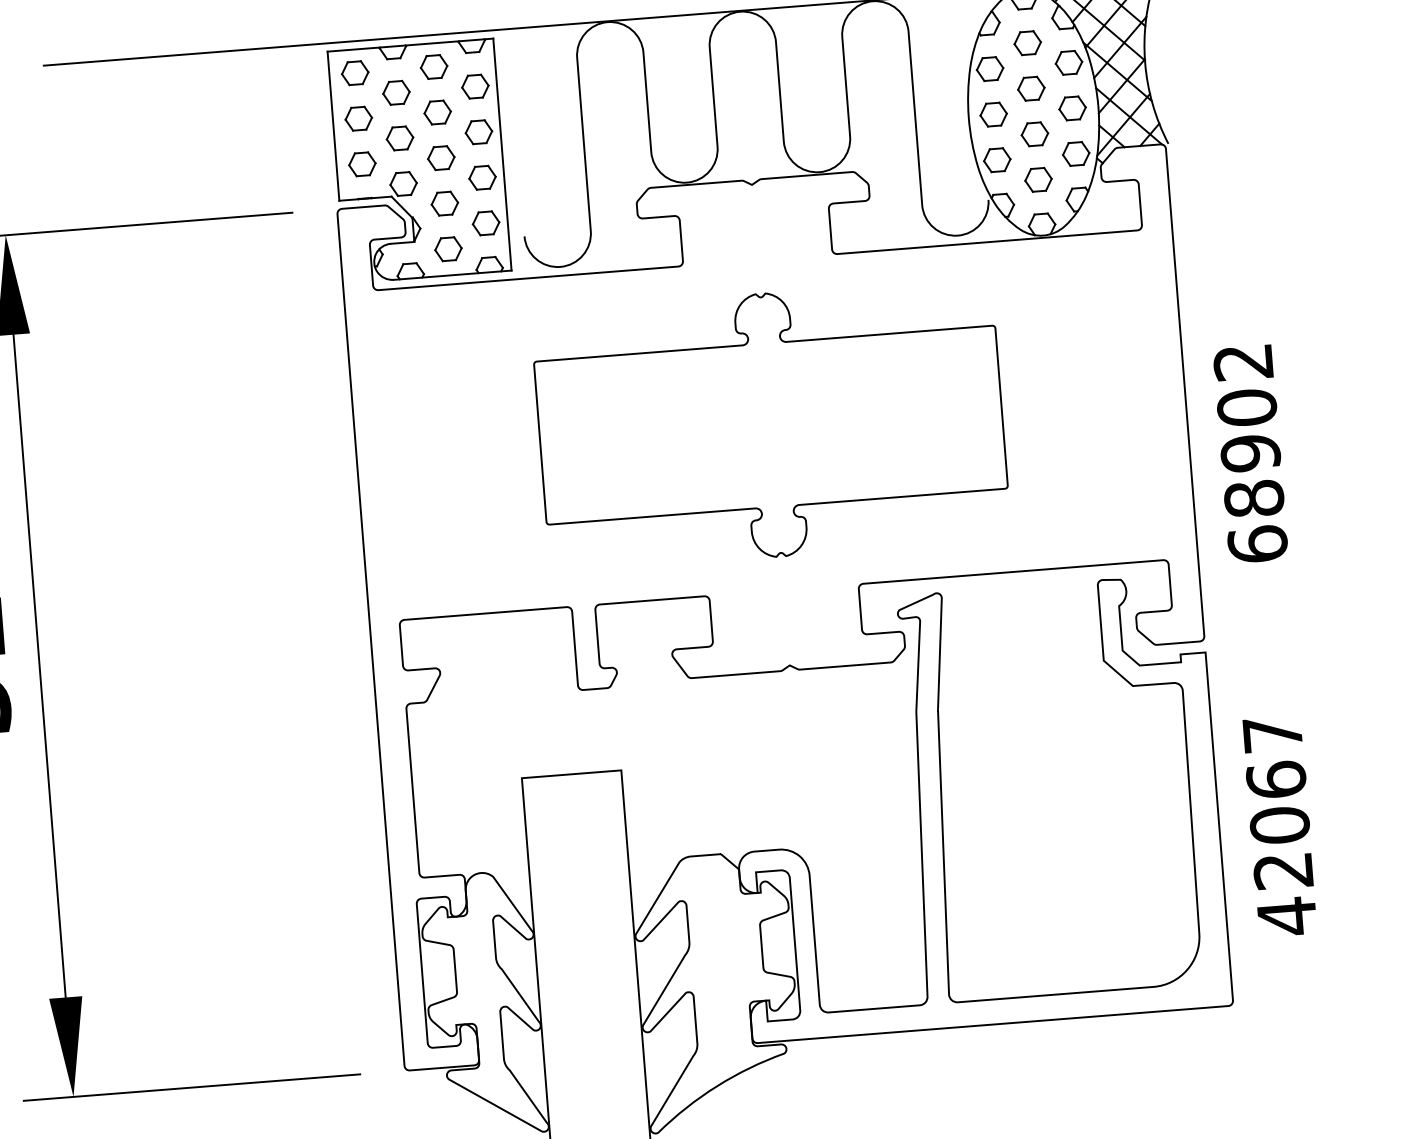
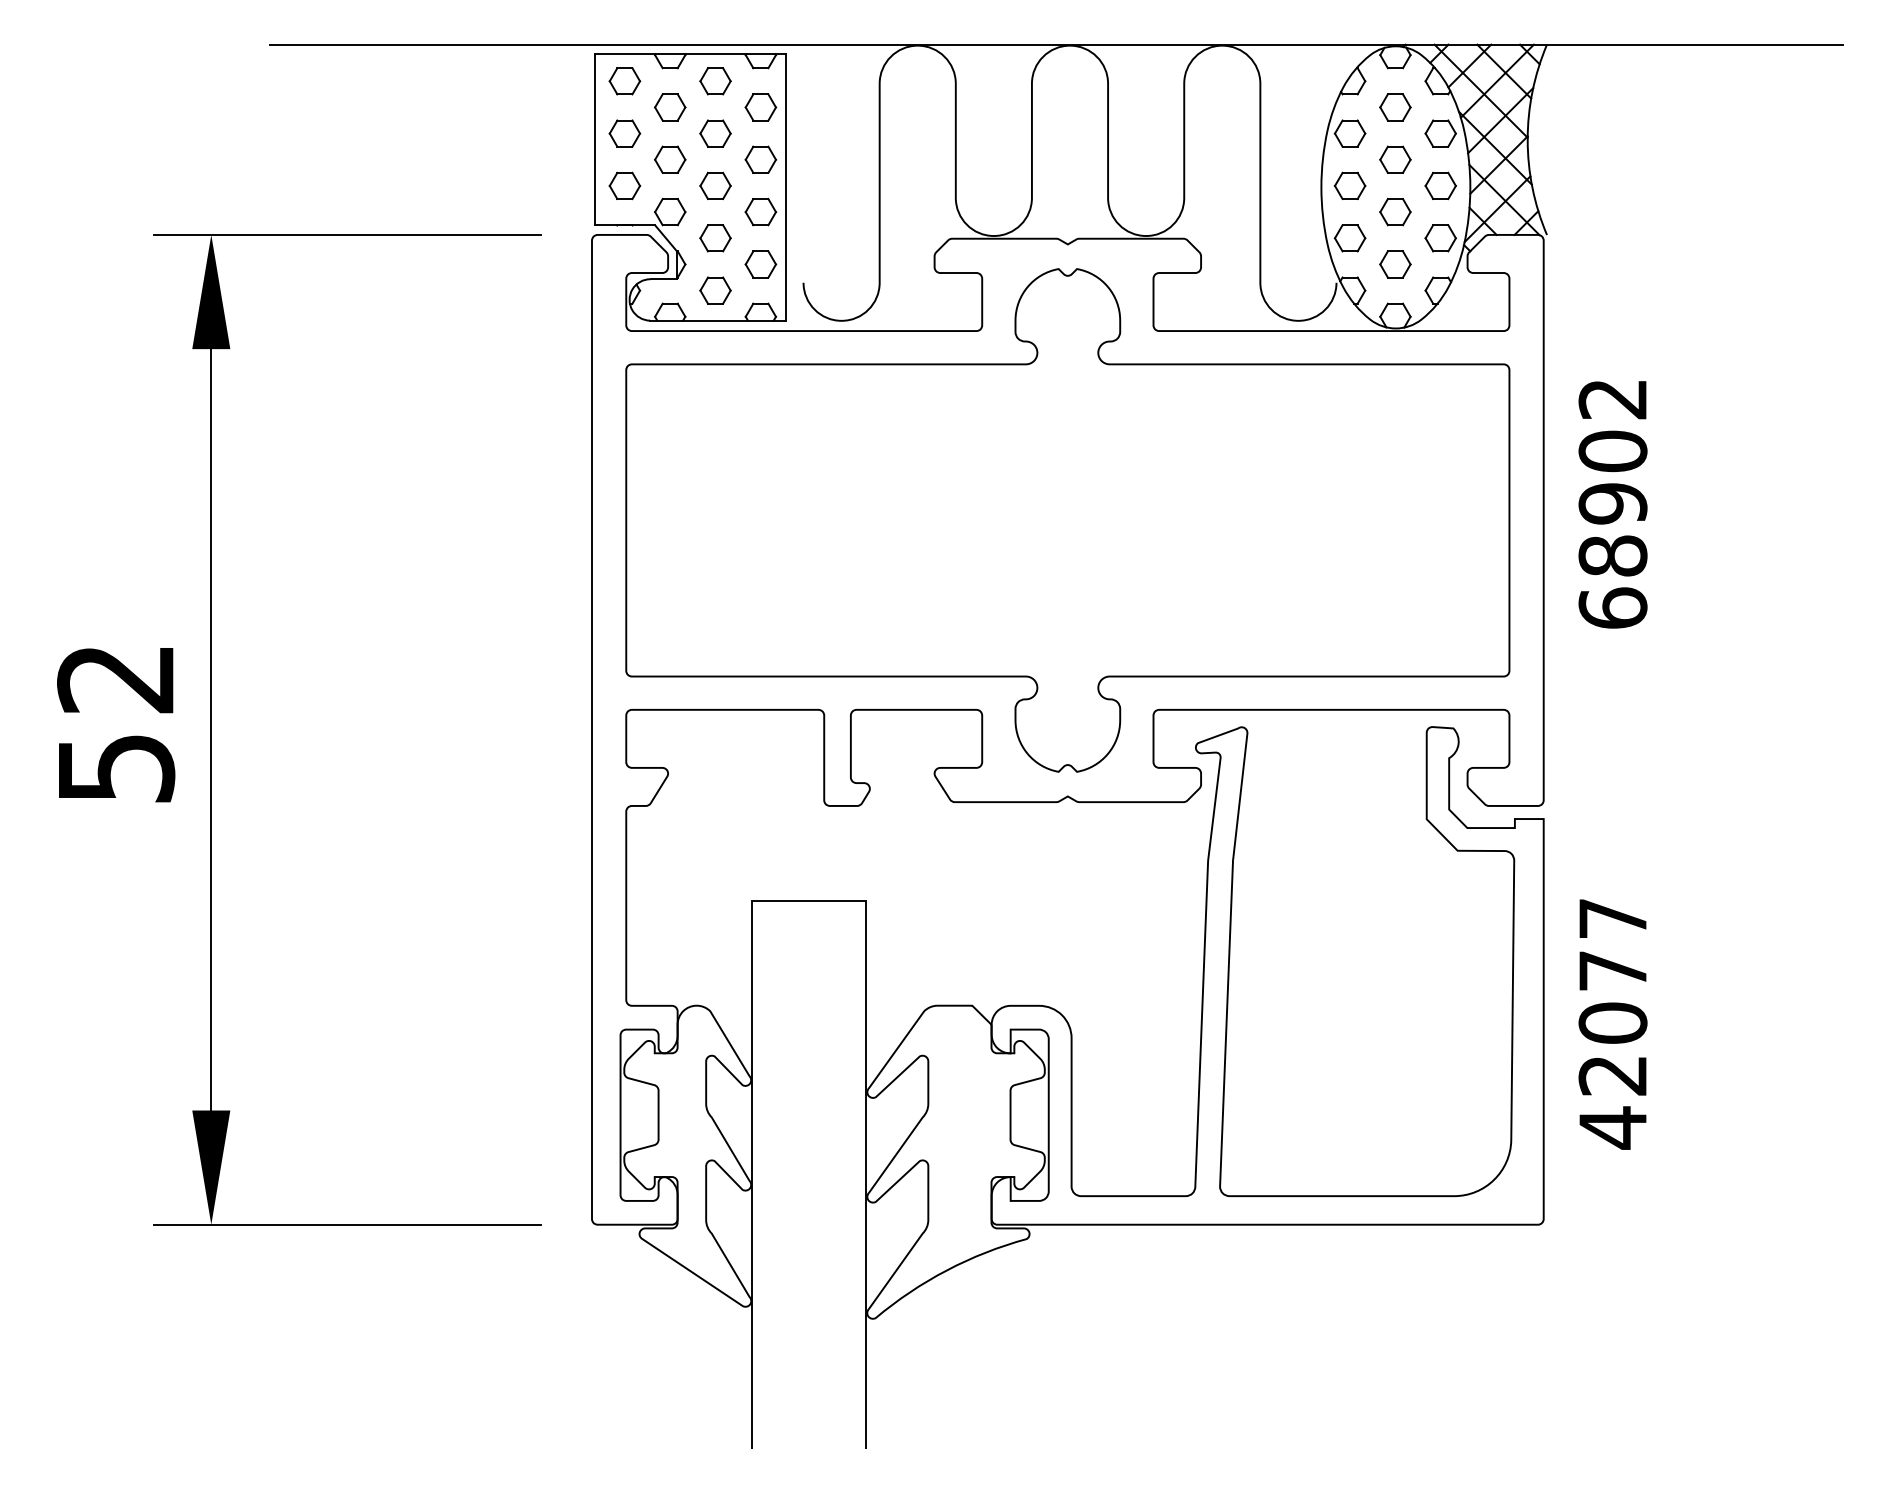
part: (770, 425) -> (1067, 520), size x1.67
text: (1250, 454) -> (1612, 504), moved
text: (1275, 779) -> (1612, 970), 42067 -> 42077

